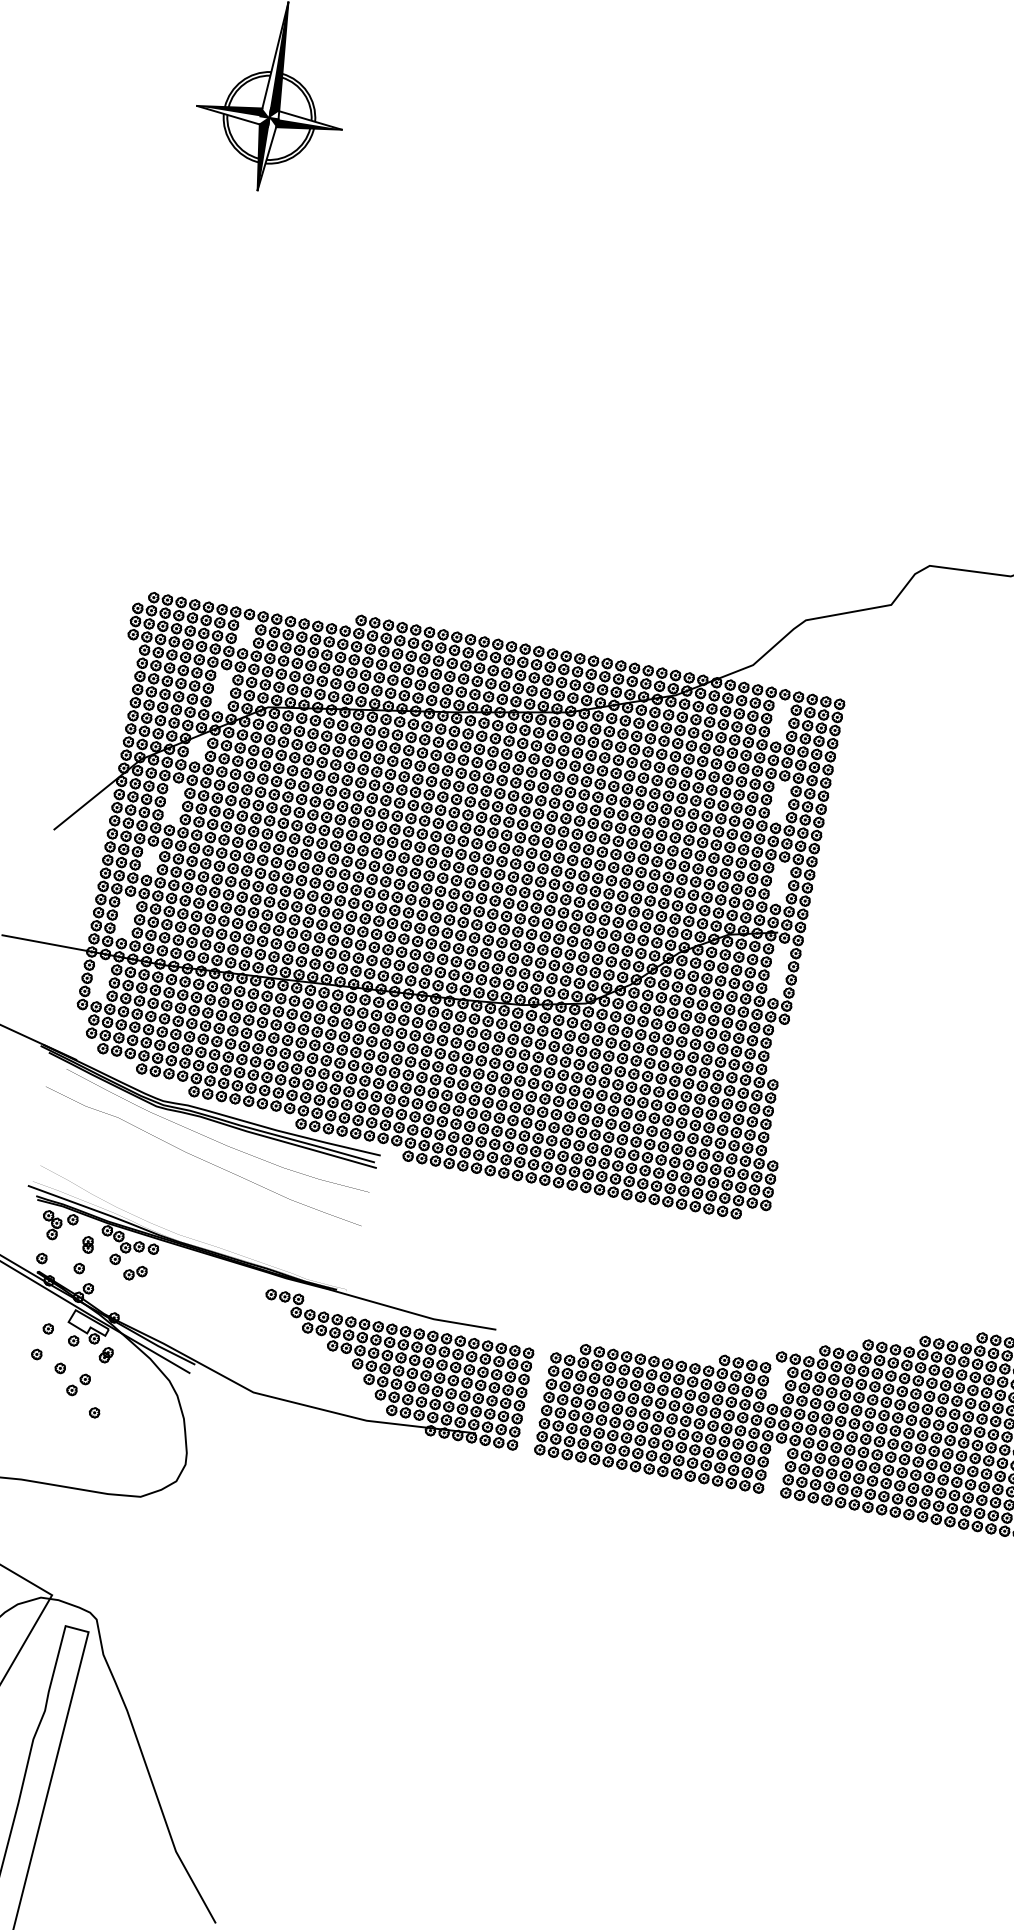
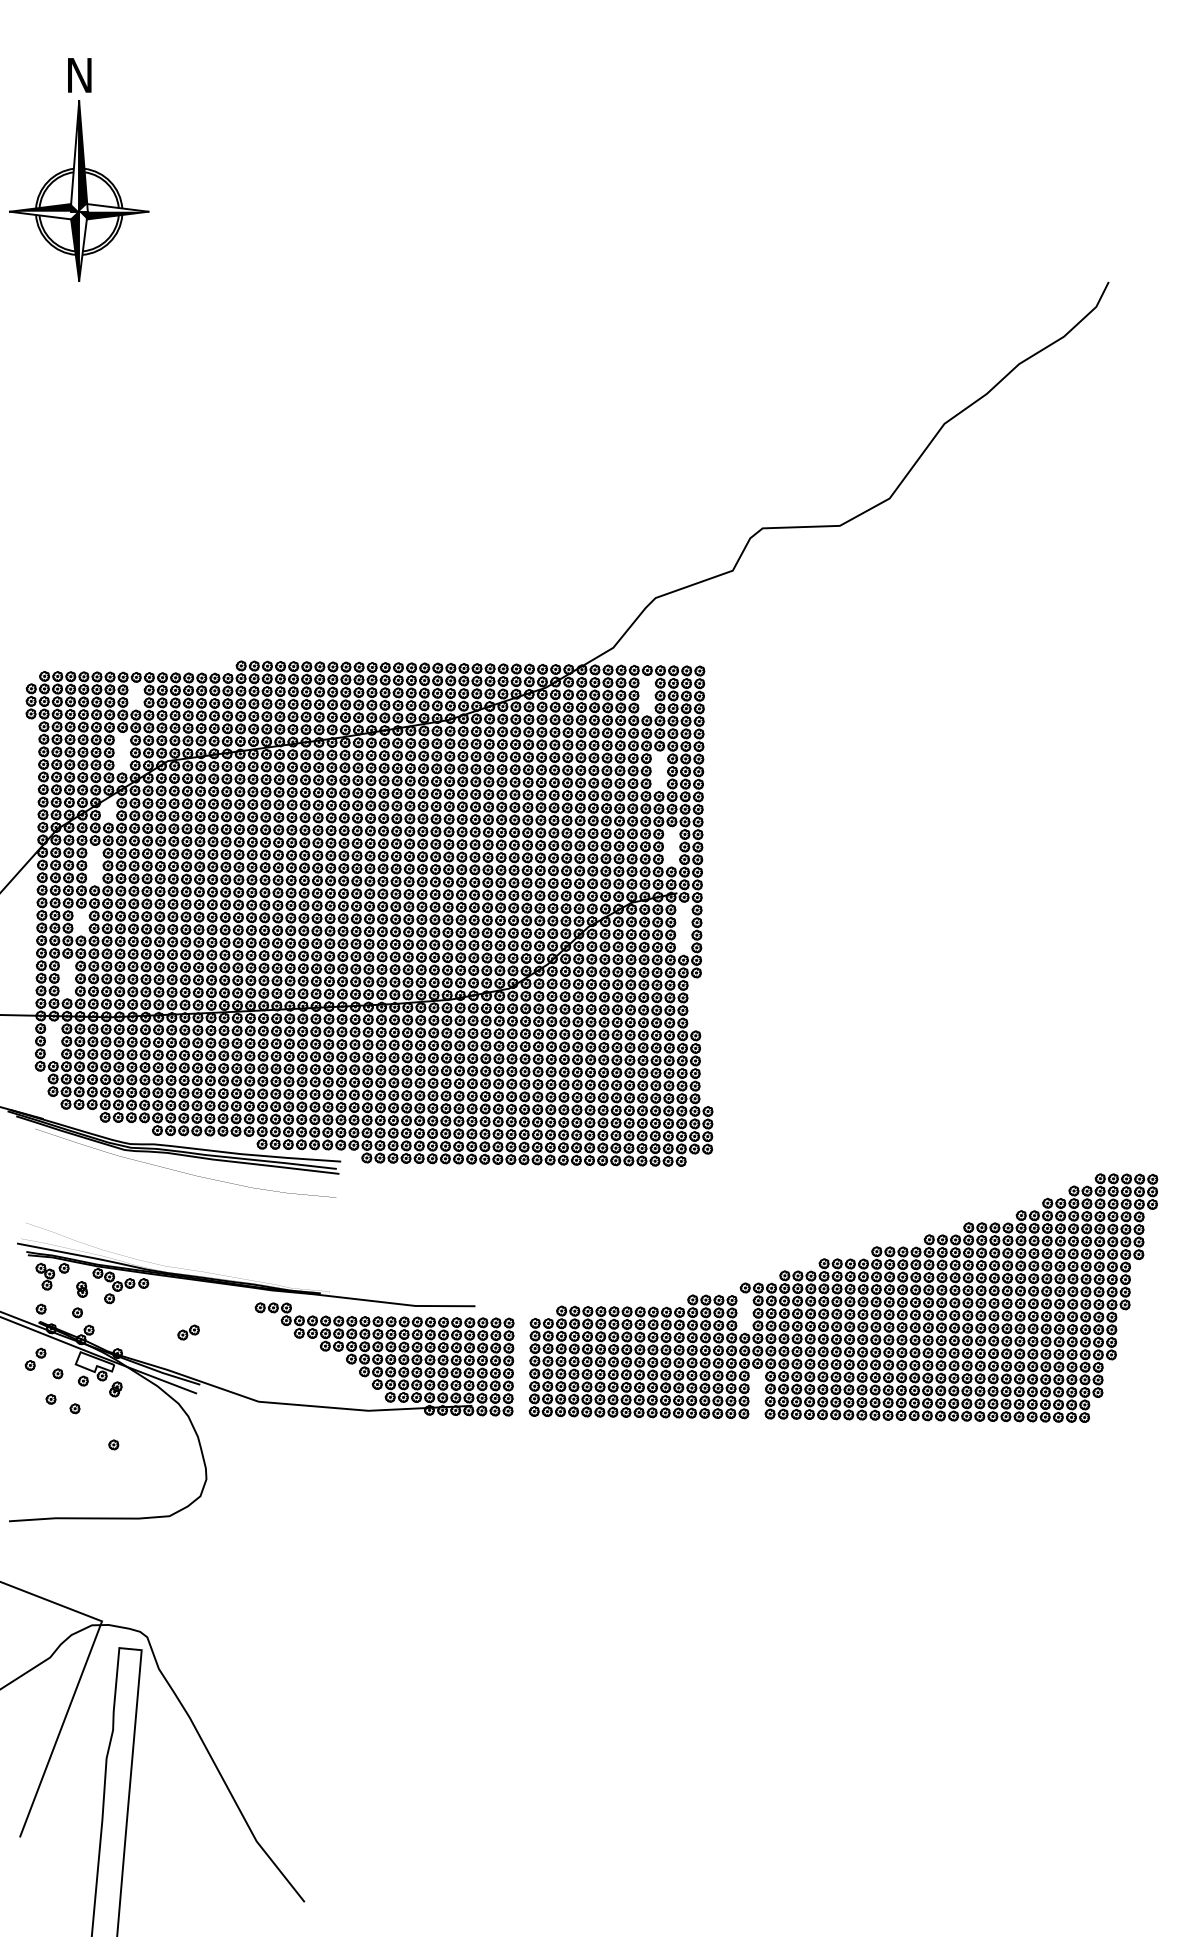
part: (202, 1156) -> (175, 1189), removed
part: (135, 1273) -> (188, 1332), moved
part: (78, 1383) -> (35, 1358), moved

